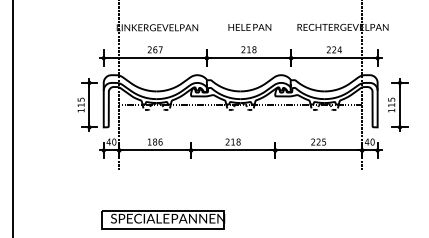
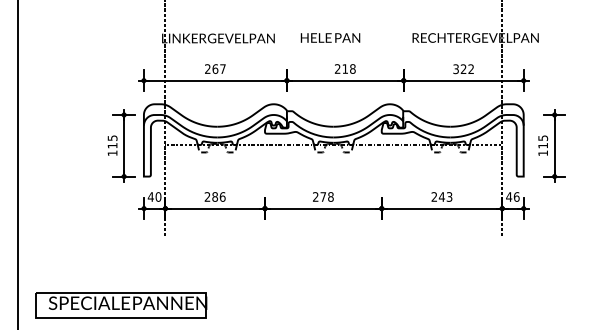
text: (249, 27) -> (330, 37), moved
text: (334, 50) -> (463, 69), 224 -> 322
text: (149, 141) -> (207, 196), 186 -> 286
text: (233, 141) -> (323, 196), 218 -> 278
text: (321, 141) -> (445, 196), 225 -> 243
text: (372, 141) -> (516, 196), 40 -> 46
part: (163, 220) -> (121, 305), moved

